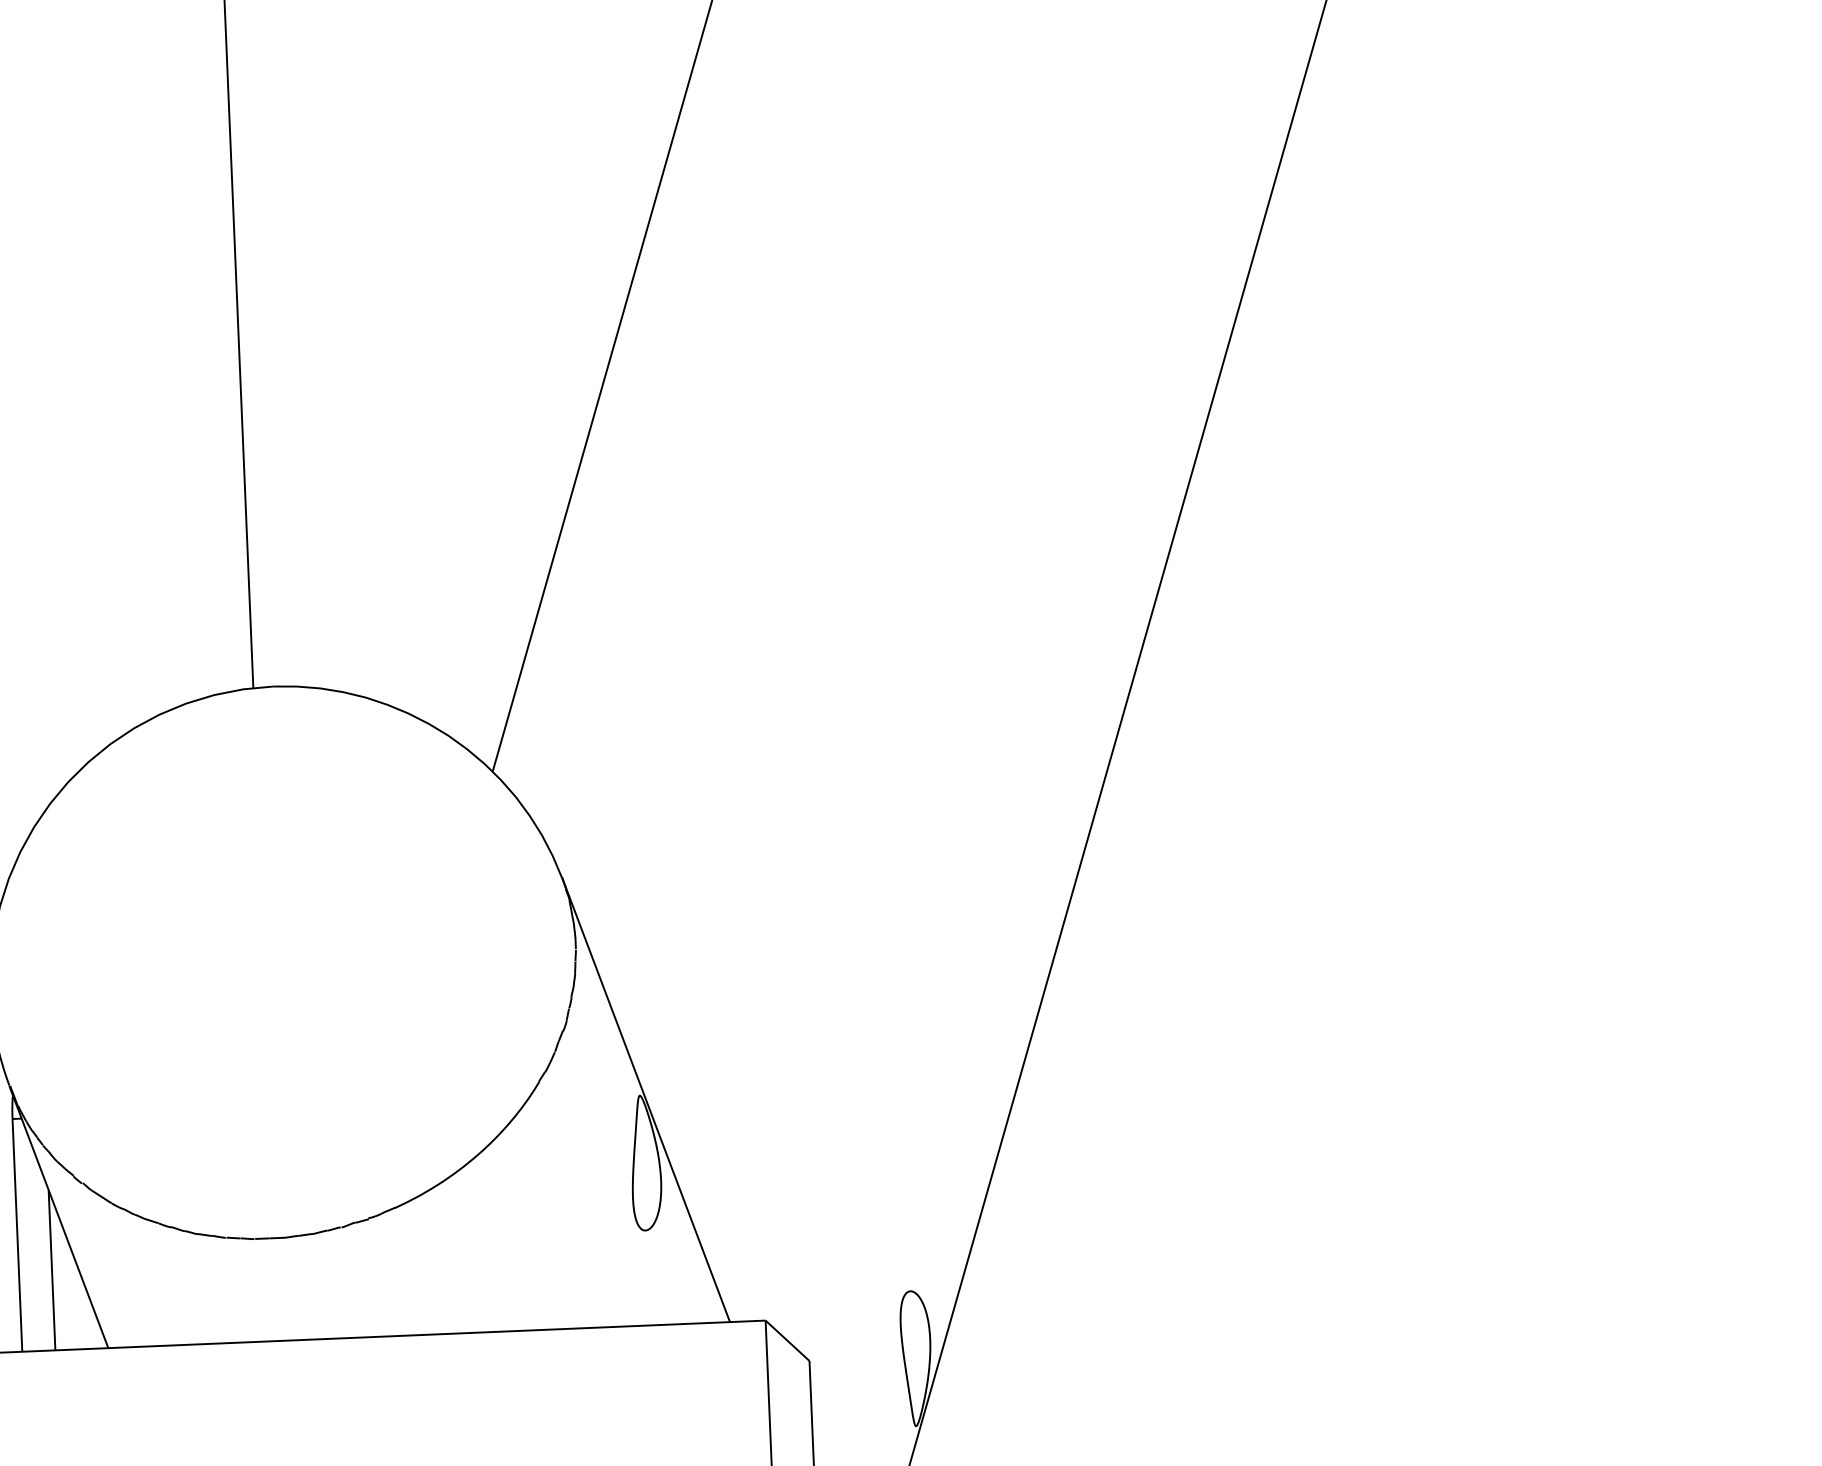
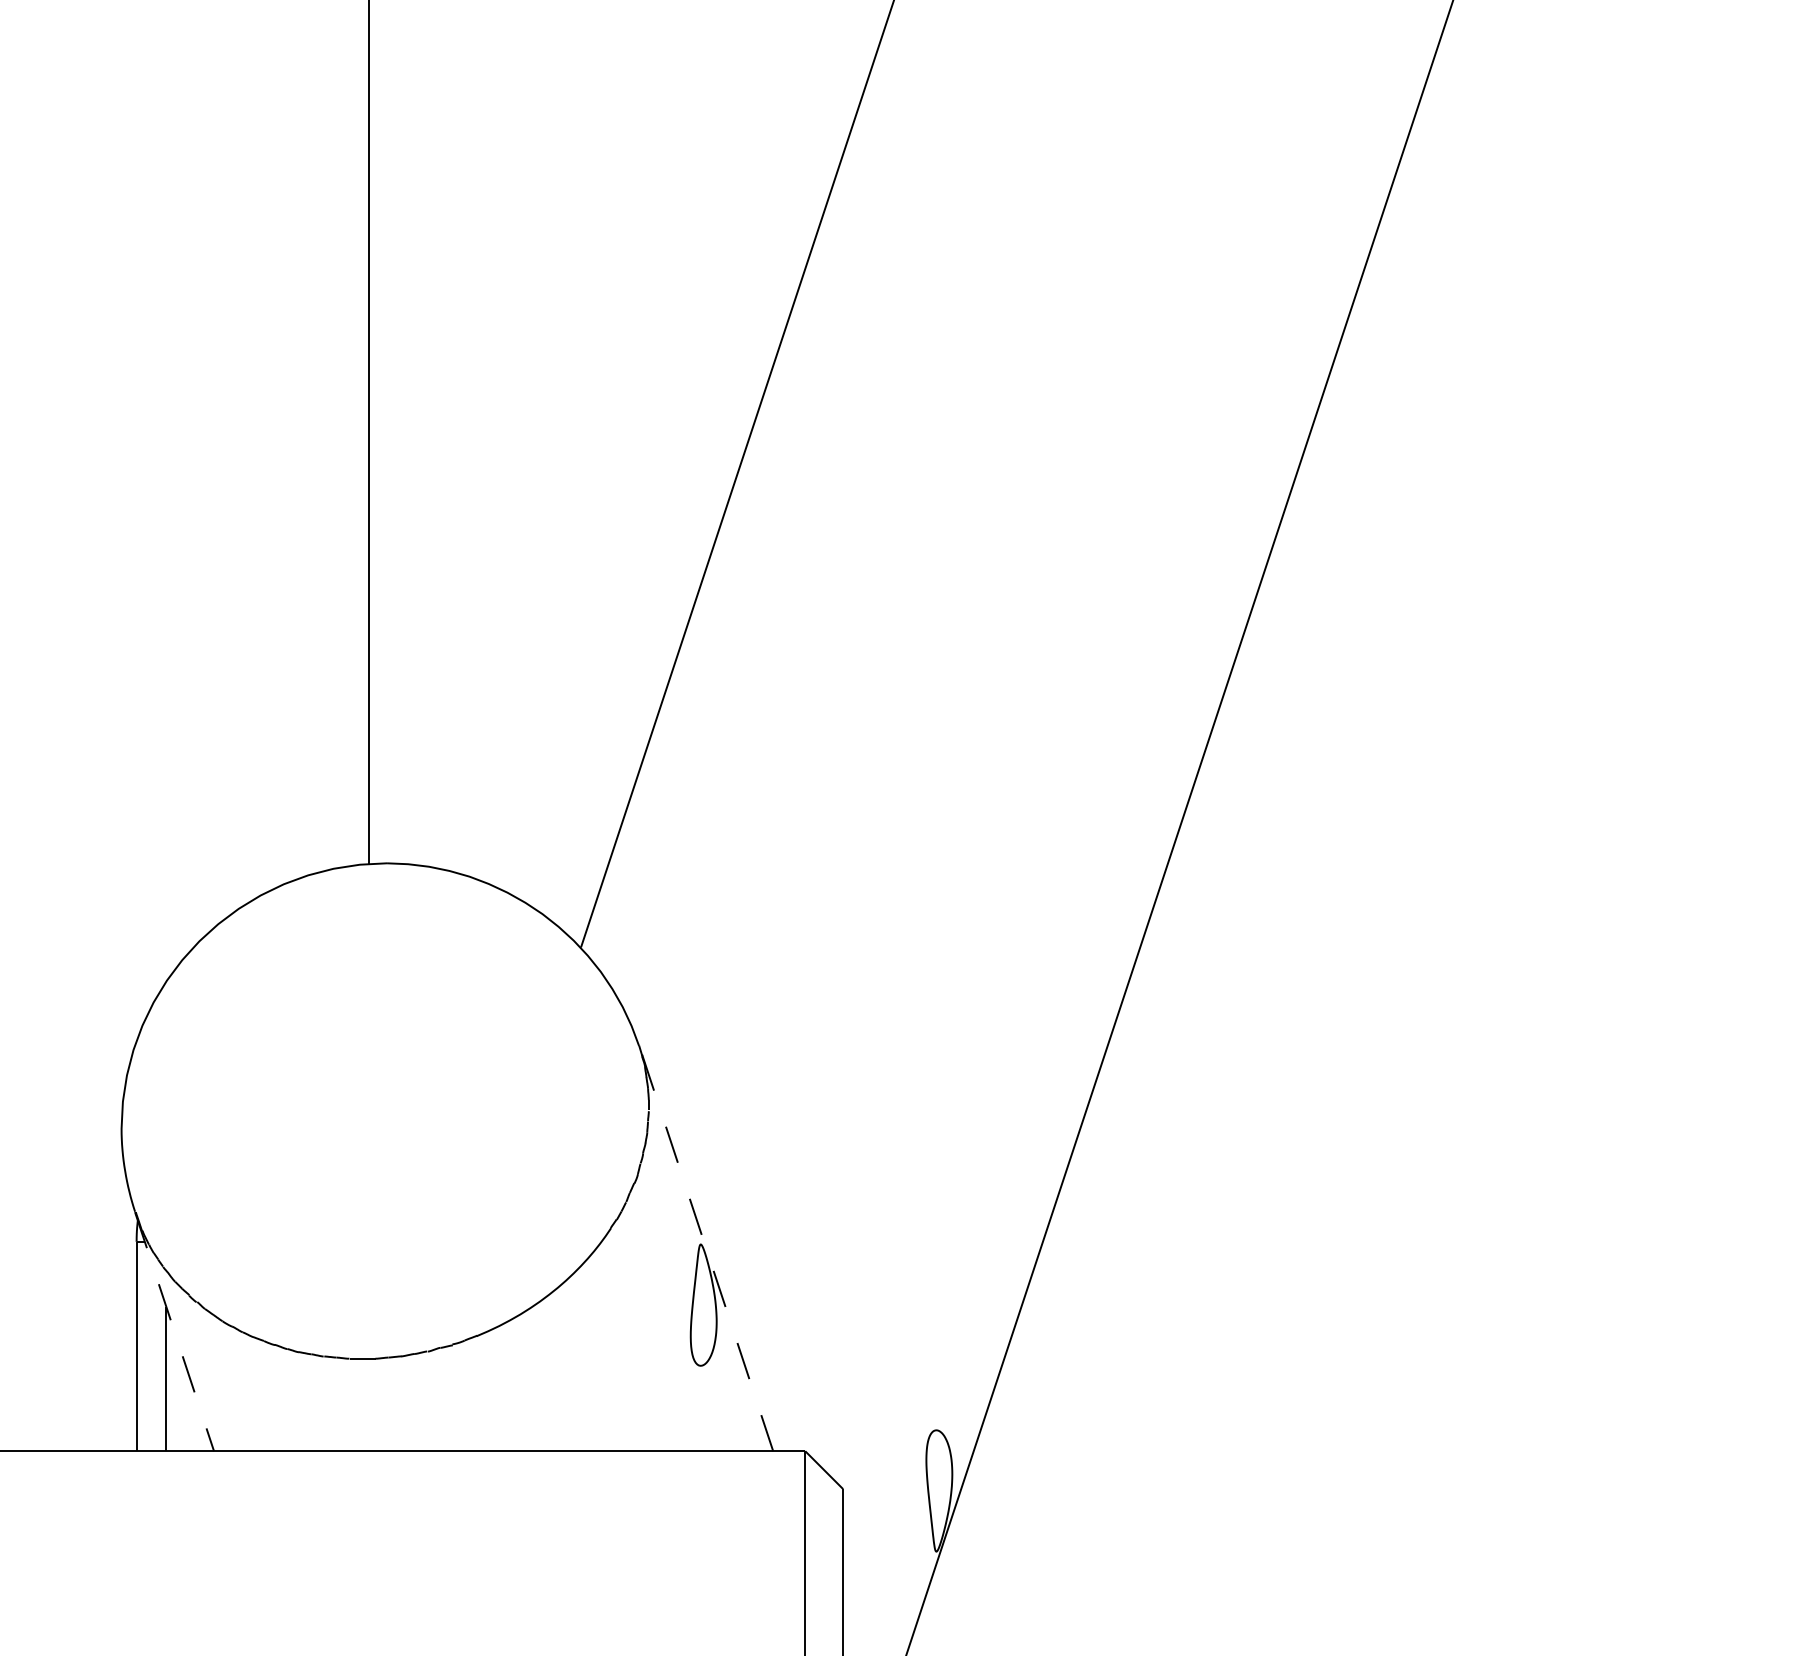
line: (646, 1099) -> (706, 1248), solid -> dashed
line: (58, 1216) -> (174, 1331), solid -> dashed

